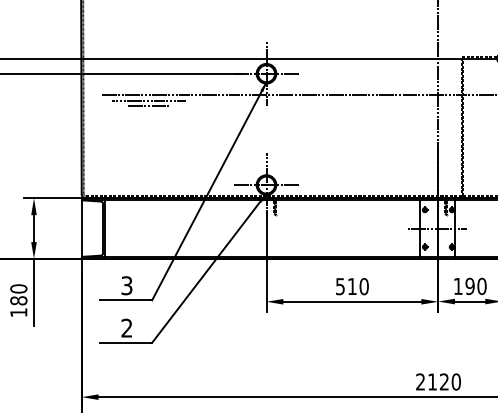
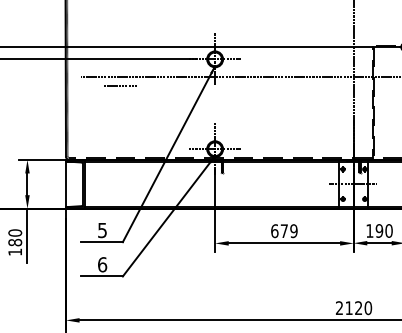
line: (149, 101) -> (120, 81), removed
text: (126, 284) -> (102, 229), 3 -> 5
text: (352, 287) -> (284, 231), 510 -> 679
text: (126, 327) -> (102, 264), 2 -> 6

